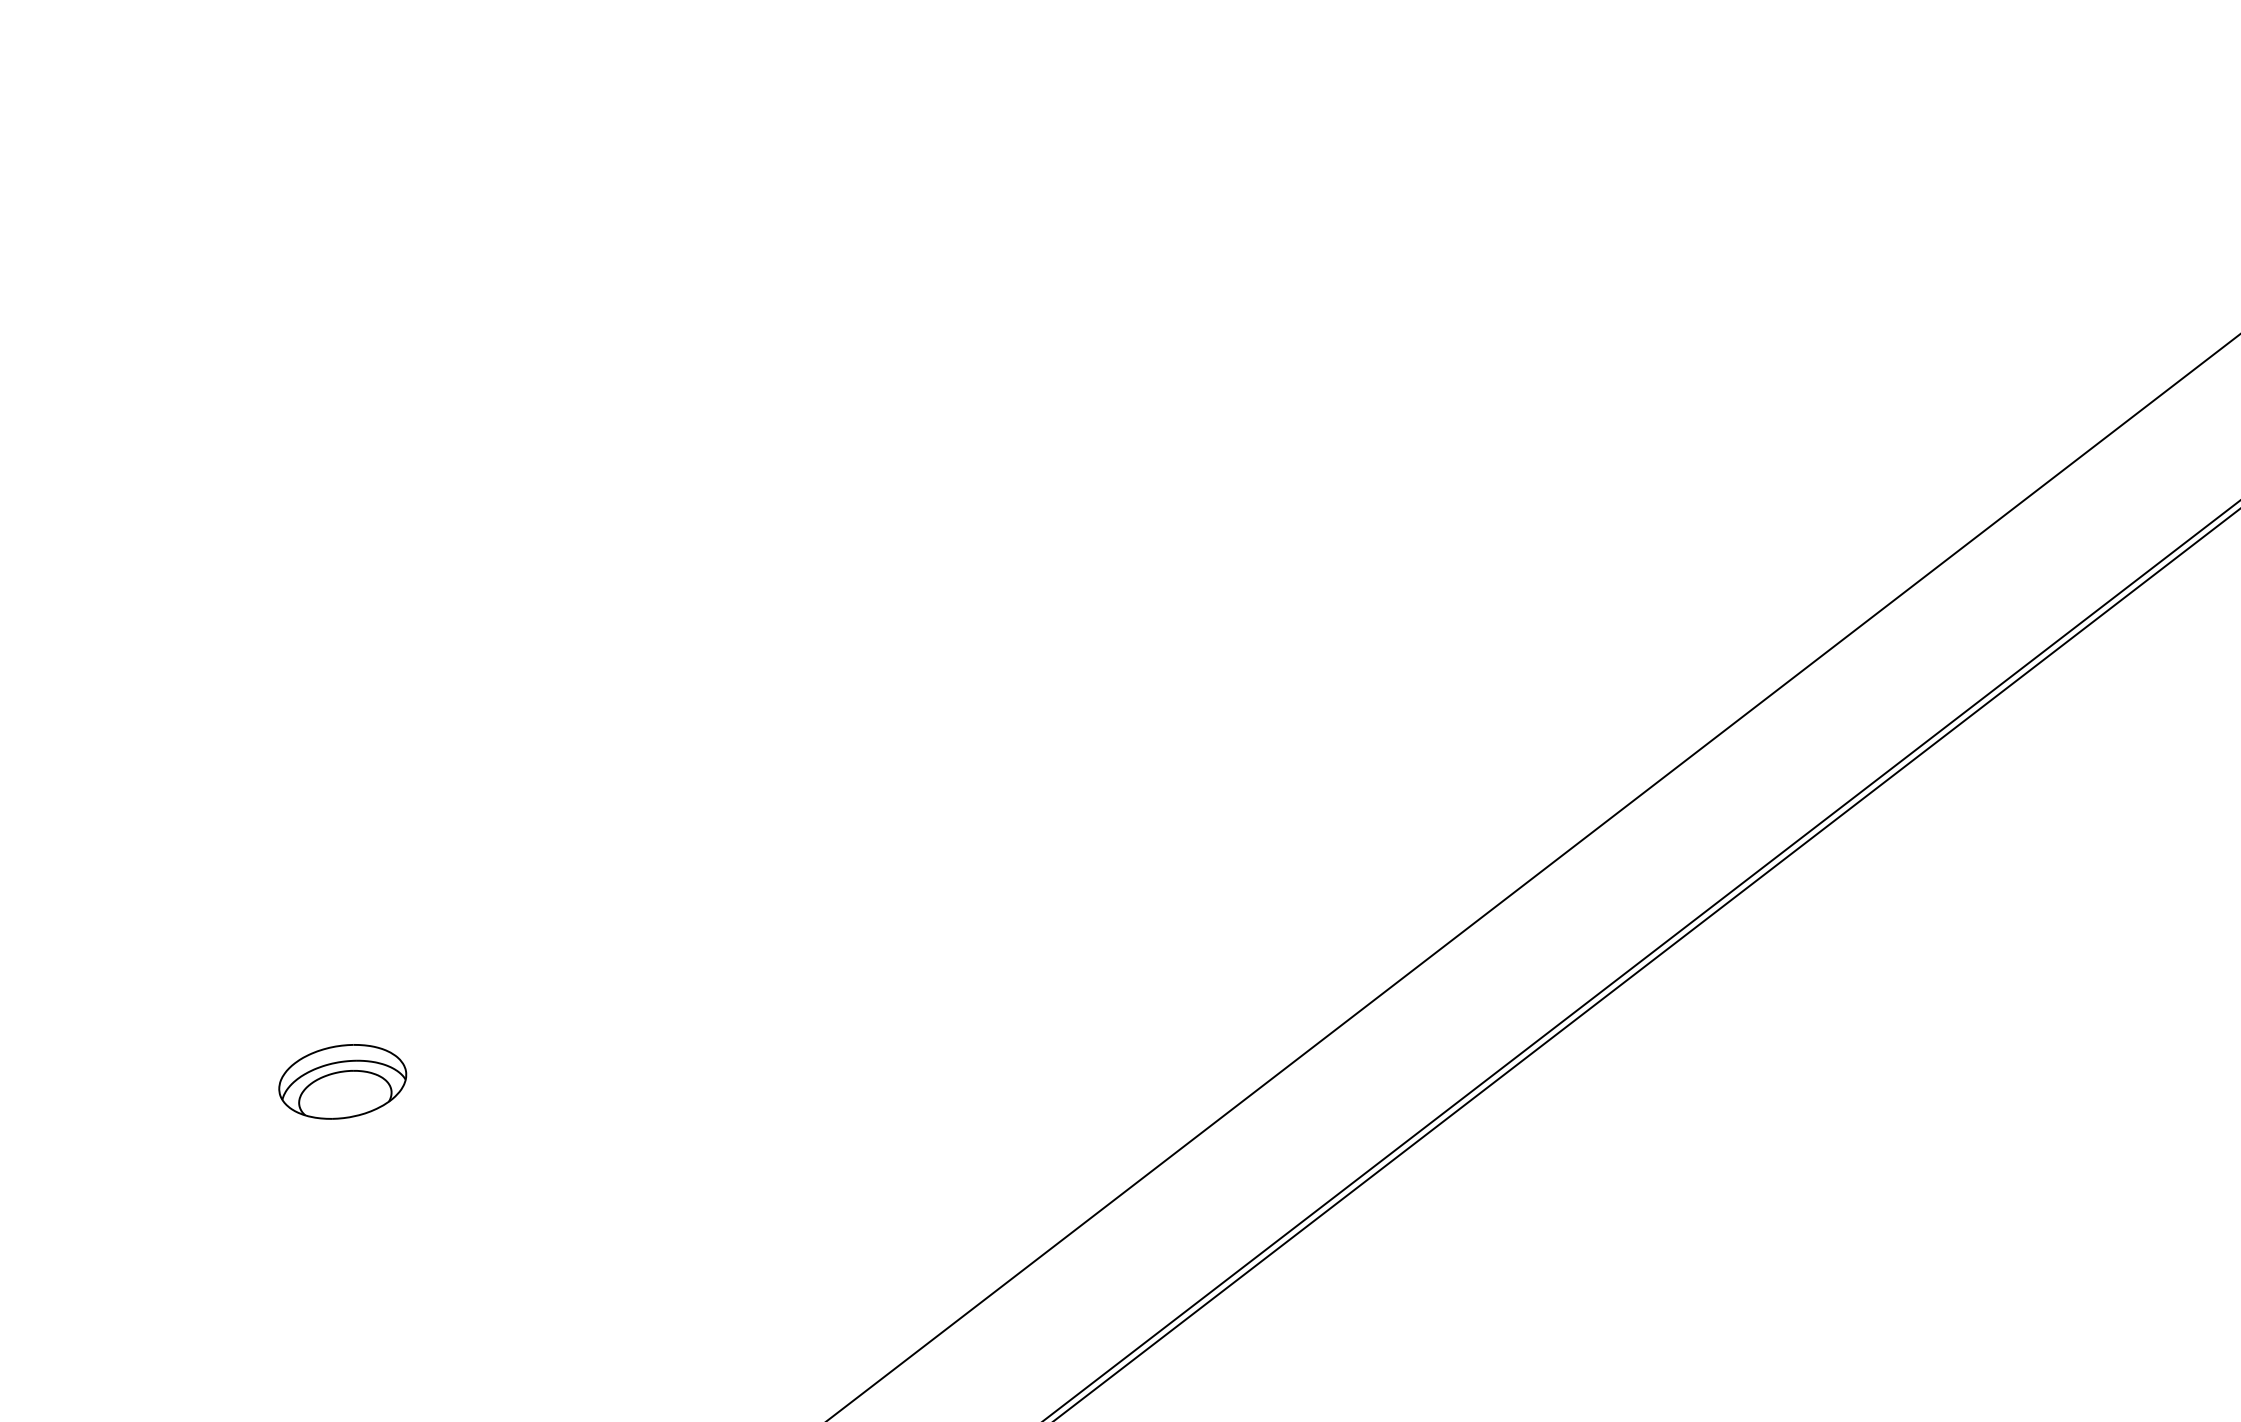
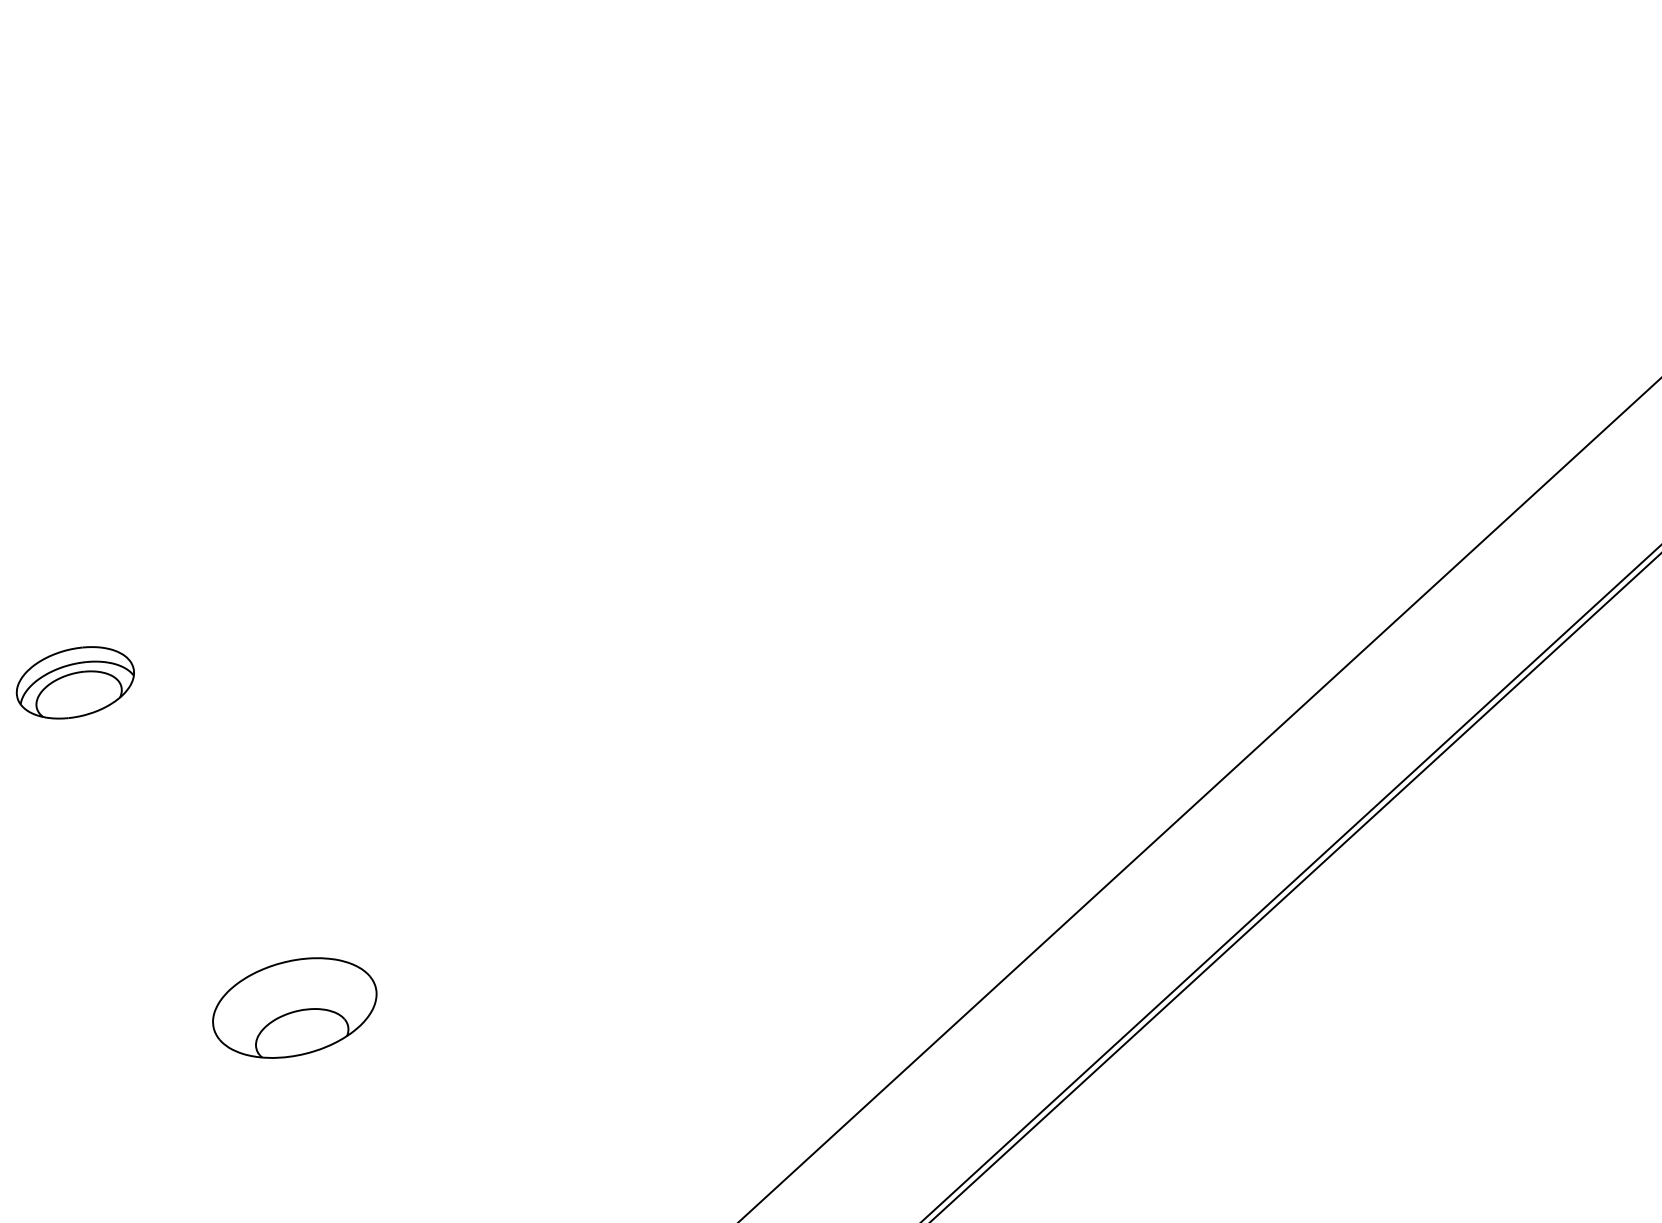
part: (342, 1081) -> (75, 682), moved
part: (325, 1188) -> (294, 1007), added

